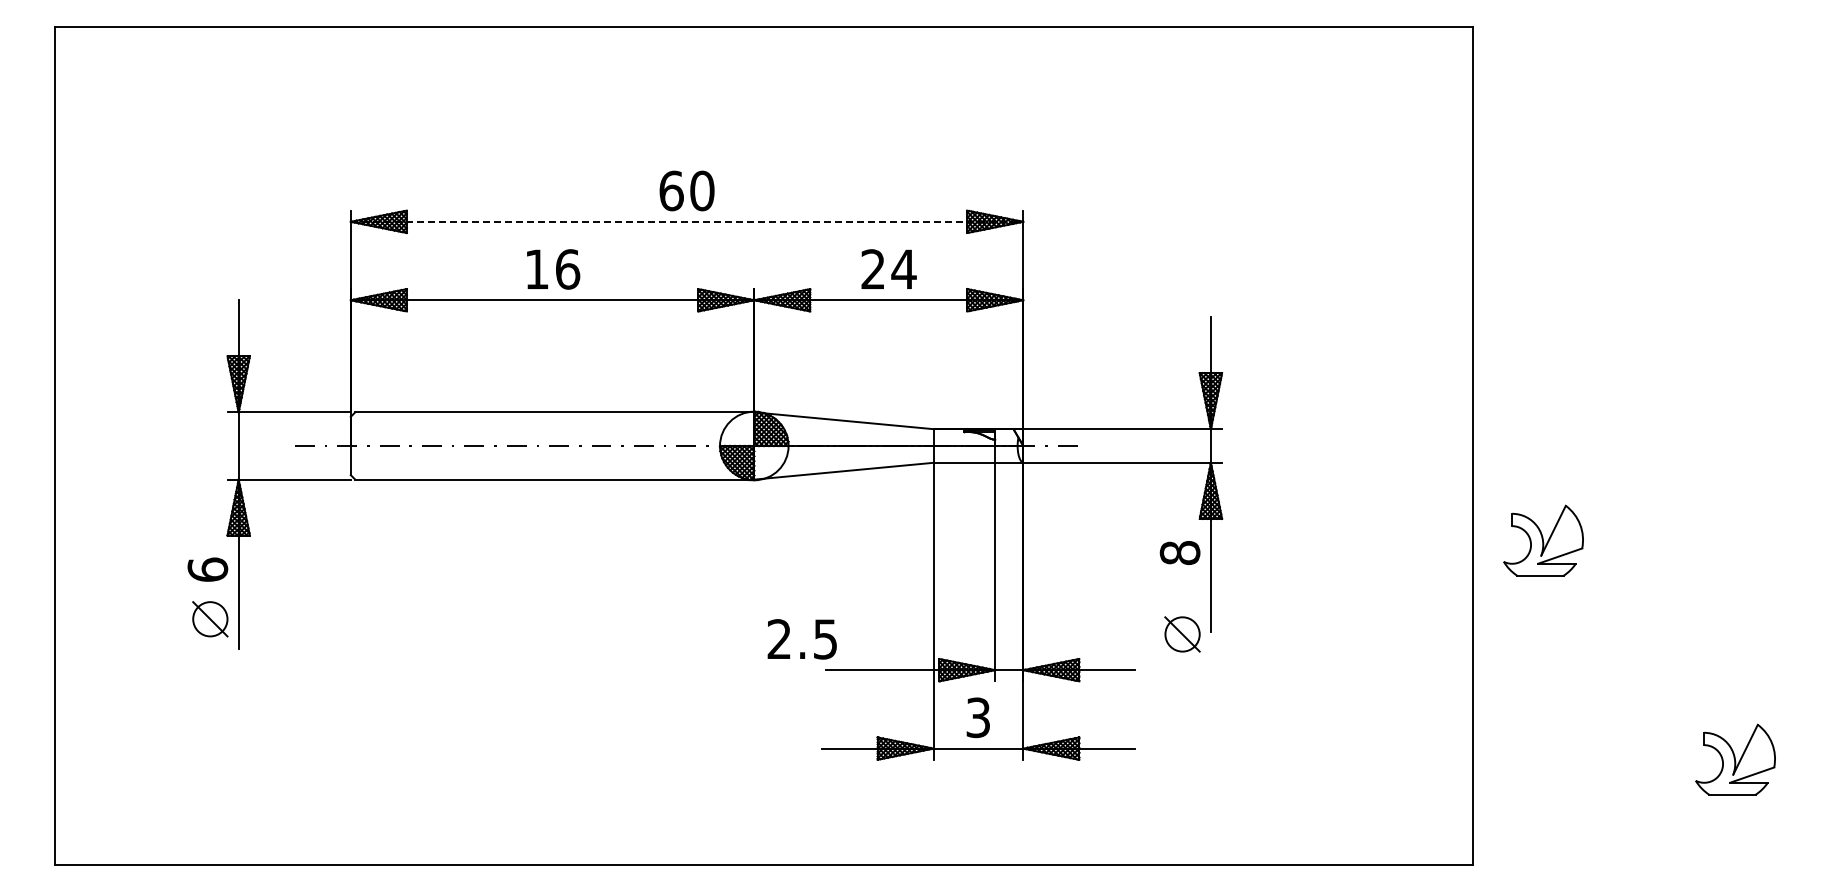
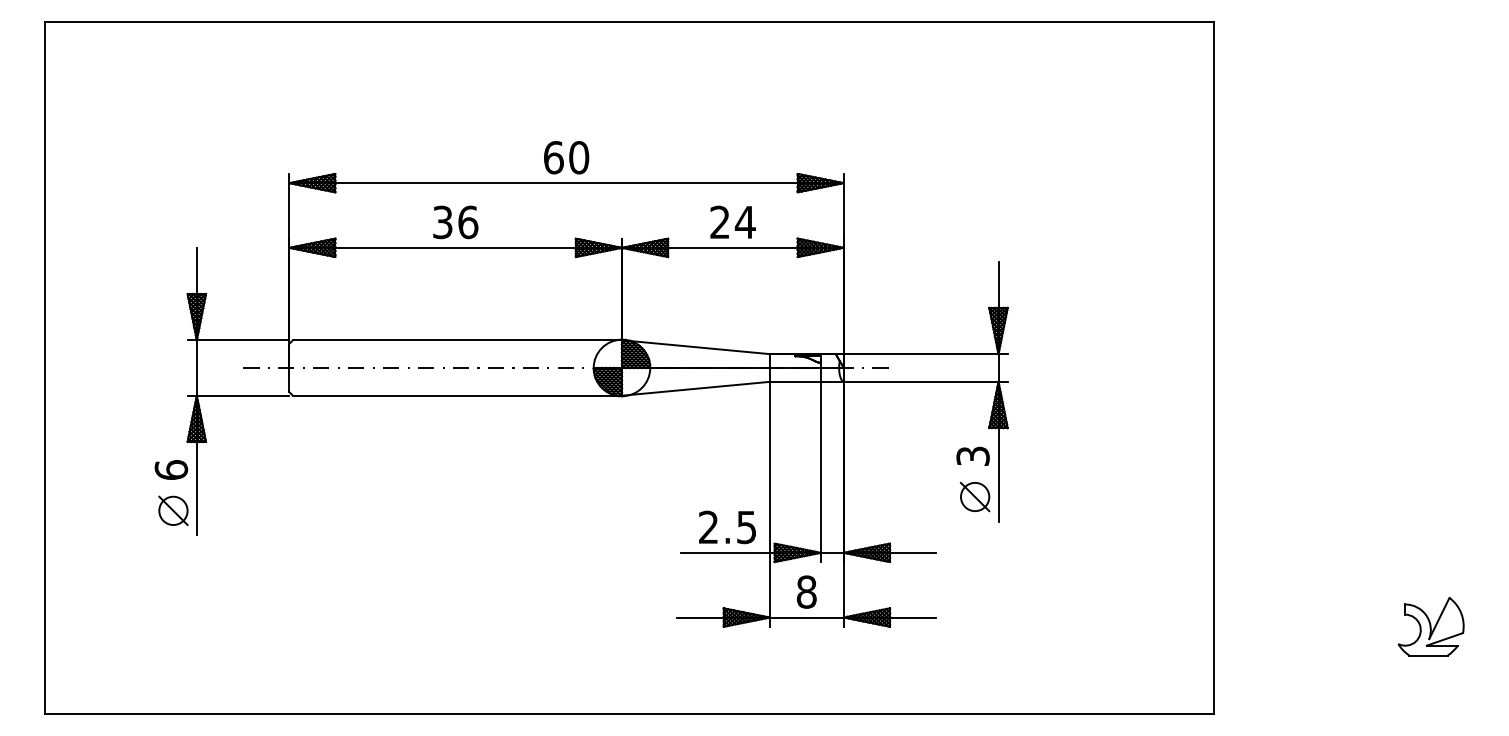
line: (687, 221) -> (566, 182), dashed -> solid
text: (536, 269) -> (442, 222), 16 -> 36
part: (1543, 540) -> (1272, 445), removed
text: (1179, 553) -> (972, 456), 8 -> 3
part: (1182, 634) -> (975, 497), moved
text: (801, 639) -> (726, 527), moved
text: (978, 717) -> (806, 591), 3 -> 8

